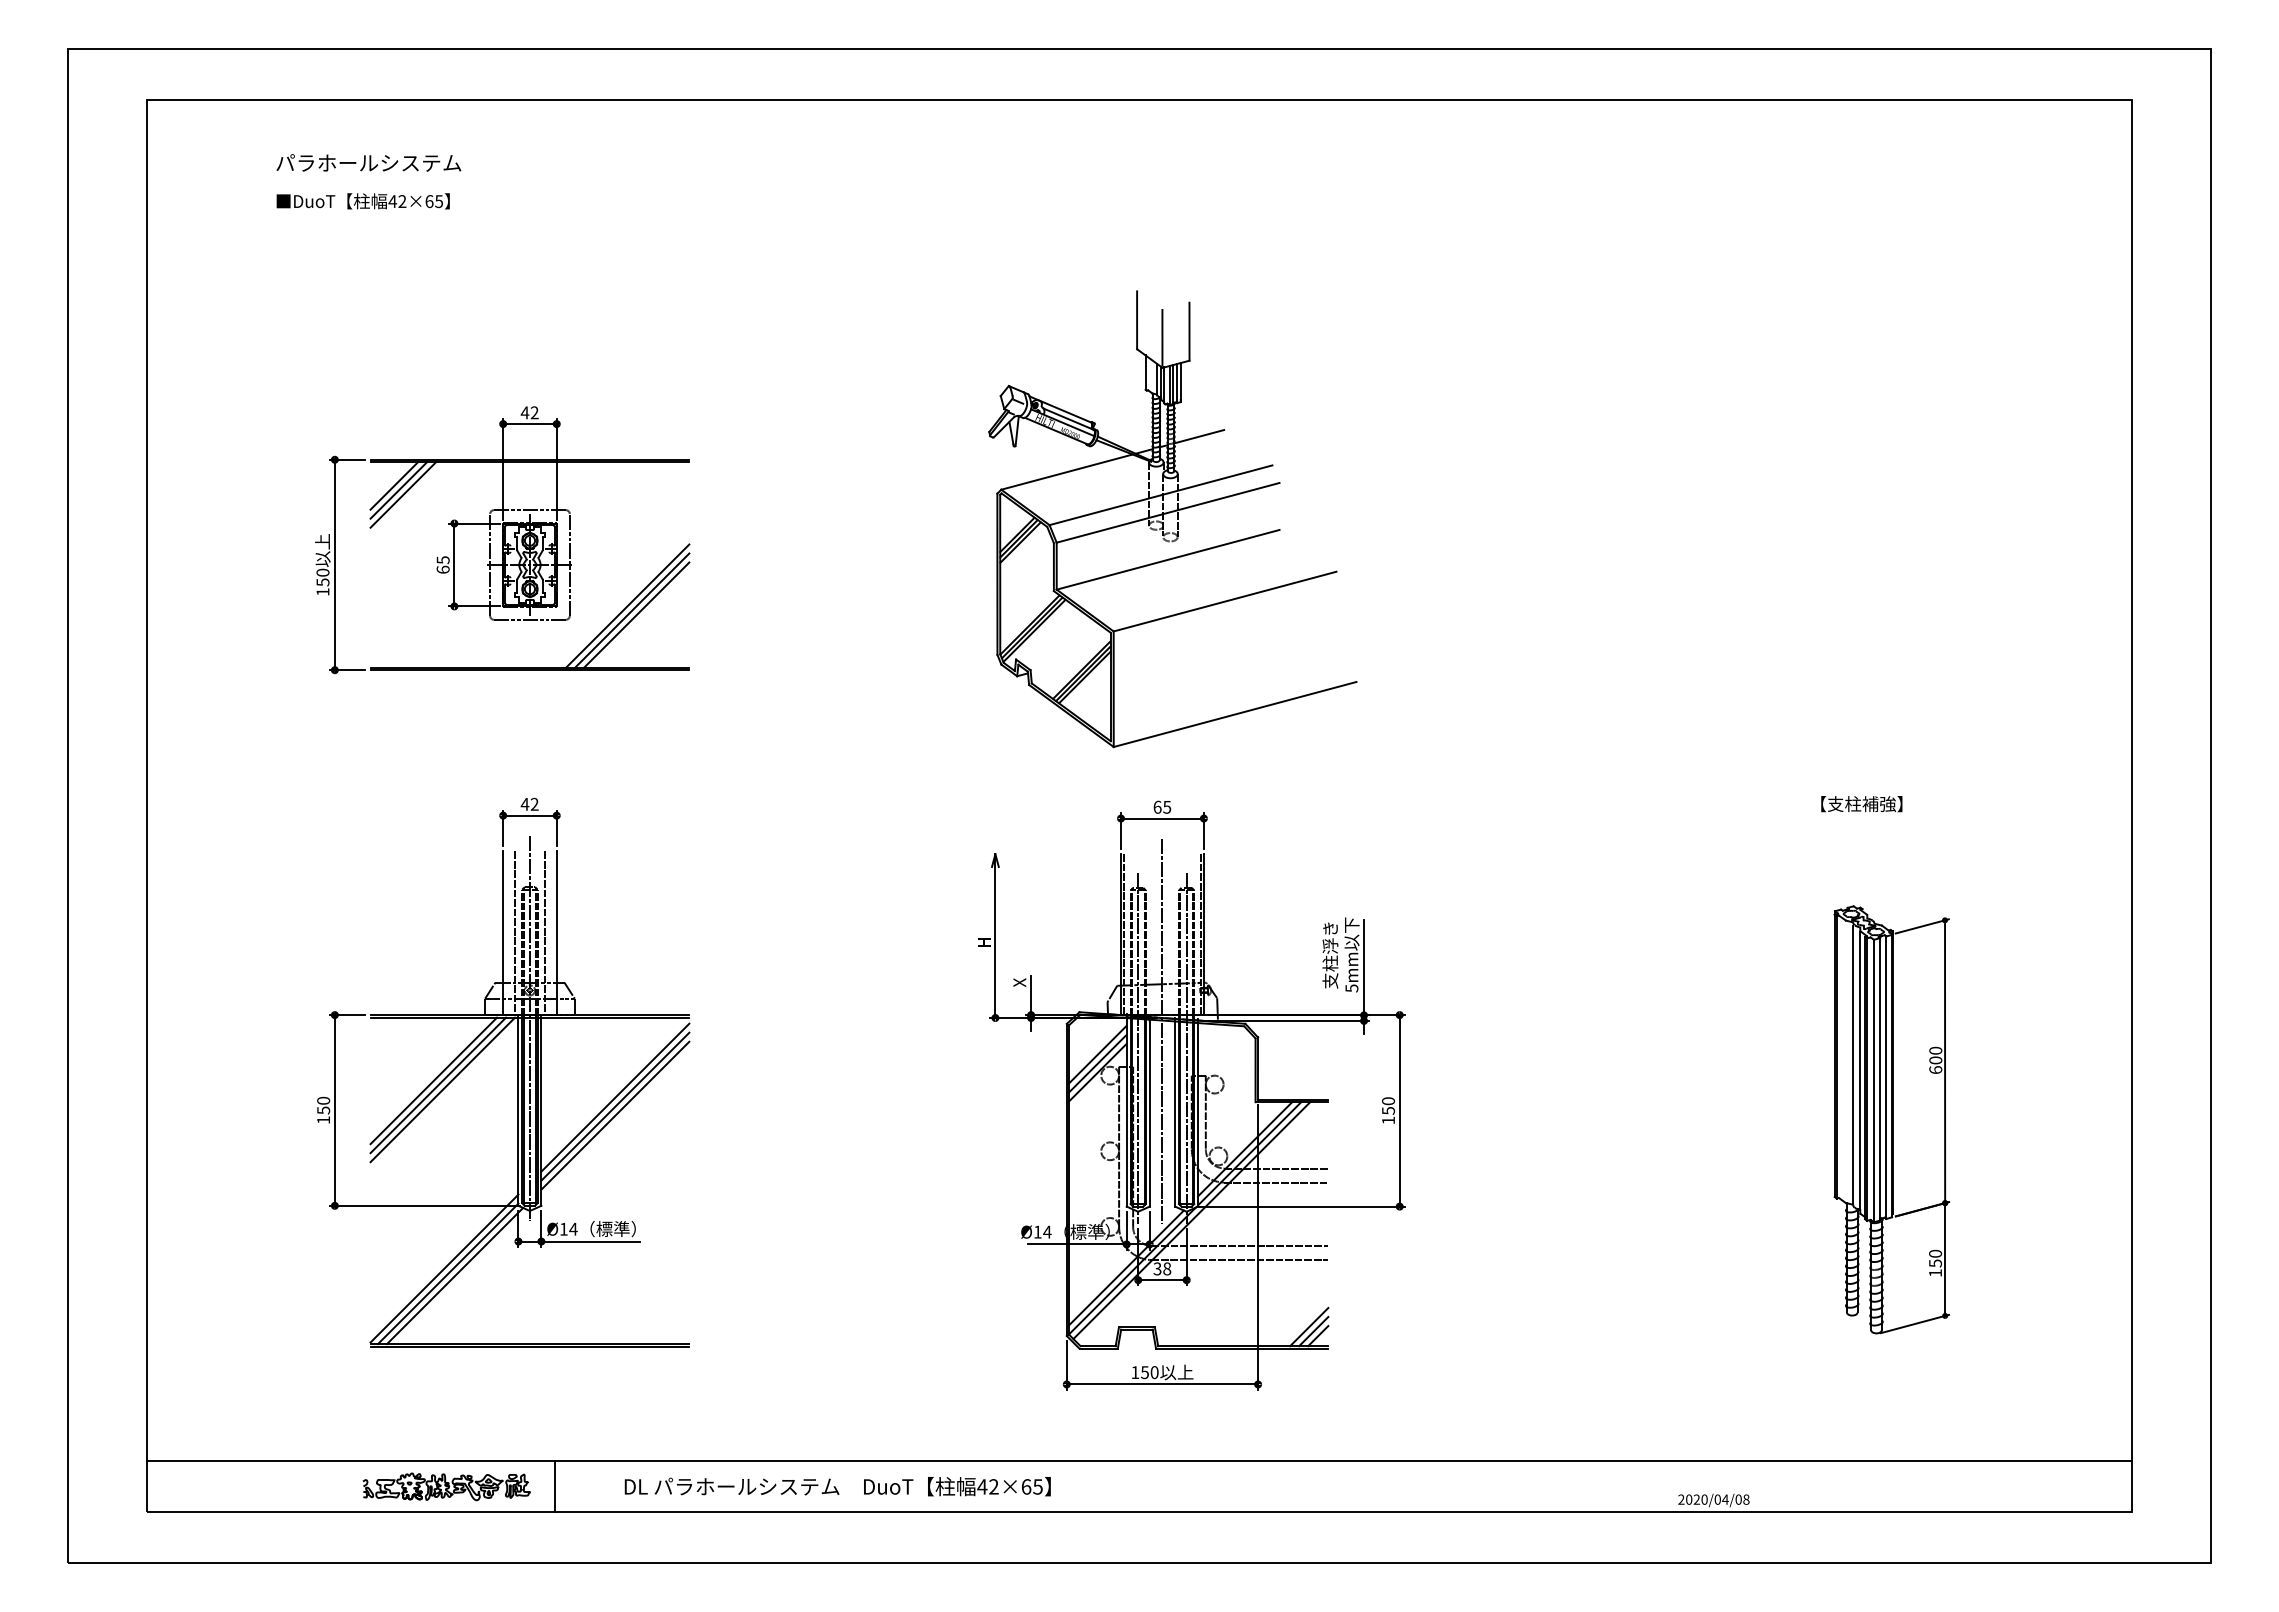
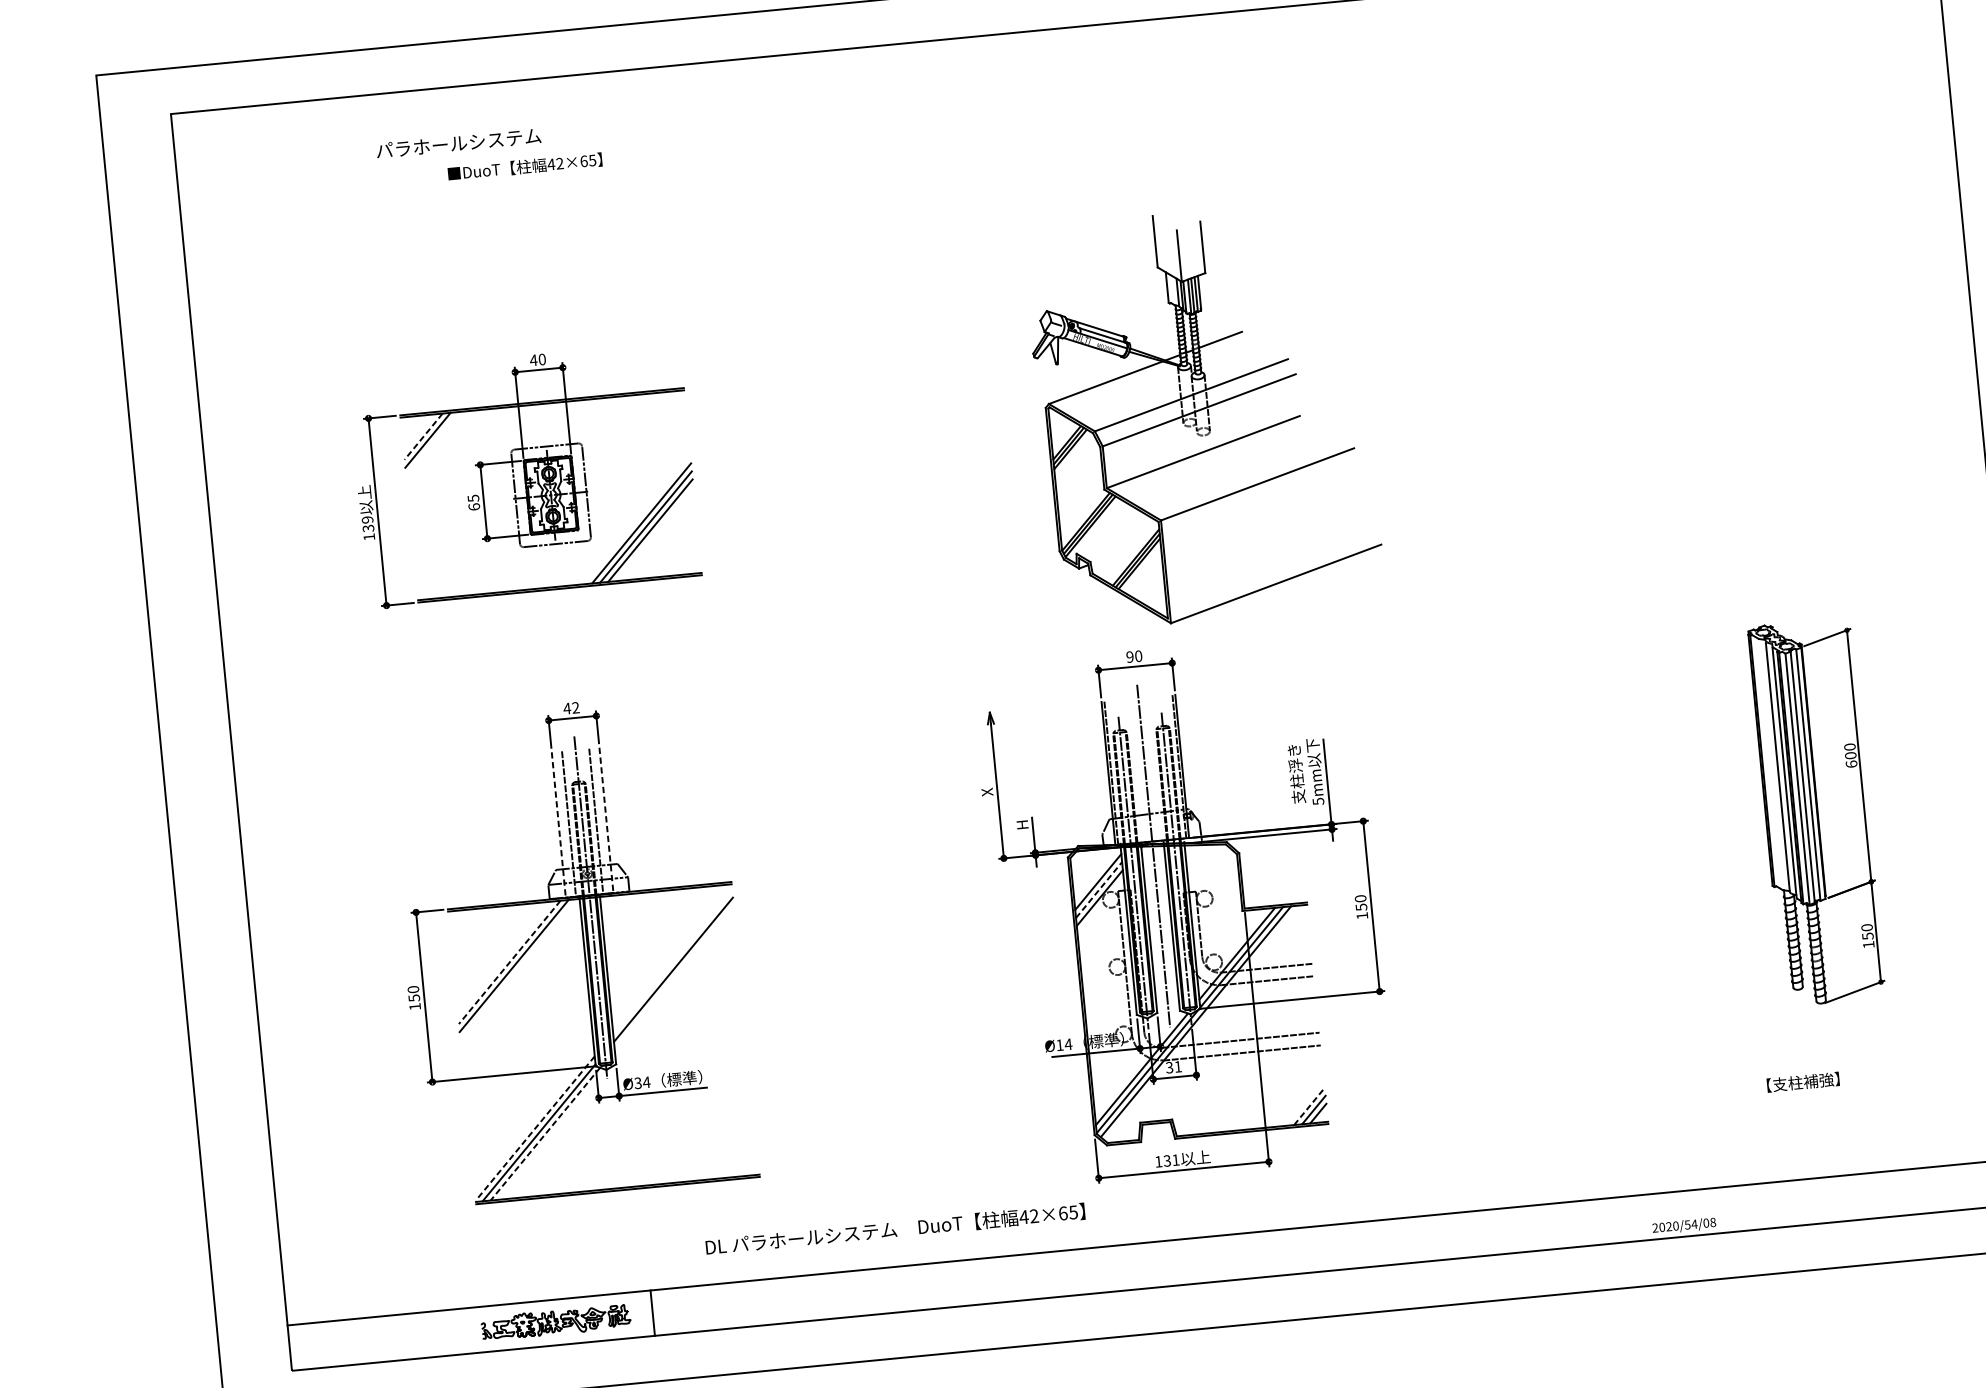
text: (368, 162) -> (458, 142), moved
text: (362, 201) -> (524, 167), moved
text: (534, 412) -> (542, 359), 42 -> 40
line: (393, 486) -> (422, 437), solid -> dashed
line: (402, 494) -> (431, 443), removed
part: (1172, 519) -> (1203, 415), moved
text: (322, 576) -> (367, 523), 150 -> 139
text: (1861, 804) -> (1803, 1082), moved
text: (1162, 806) -> (1134, 655), 65 -> 90
line: (503, 933) -> (559, 825), solid -> dashed
line: (556, 933) -> (606, 820), solid -> dashed
text: (983, 942) -> (986, 792), H -> X
text: (1019, 982) -> (1022, 824), X -> H
line: (1098, 1063) -> (1099, 890), solid -> dashed
line: (433, 1081) -> (509, 962), solid -> dashed
line: (442, 1089) -> (518, 969), removed
line: (615, 1097) -> (672, 961), removed
line: (615, 1115) -> (674, 977), removed
part: (1891, 1119) -> (1816, 812), moved
text: (563, 1228) -> (637, 1082), Ø14 -> Ø34
line: (444, 1268) -> (535, 1128), solid -> dashed
text: (1167, 1268) -> (1178, 1066), 38 -> 31
line: (454, 1276) -> (544, 1134), solid -> dashed
line: (1309, 1326) -> (1309, 1105), solid -> dashed
text: (1149, 1372) -> (1171, 1160), 150 -> 131
text: (837, 1486) -> (895, 1229), moved
text: (1717, 1499) -> (1687, 1224), 2020/04/08 -> 2020/54/08

